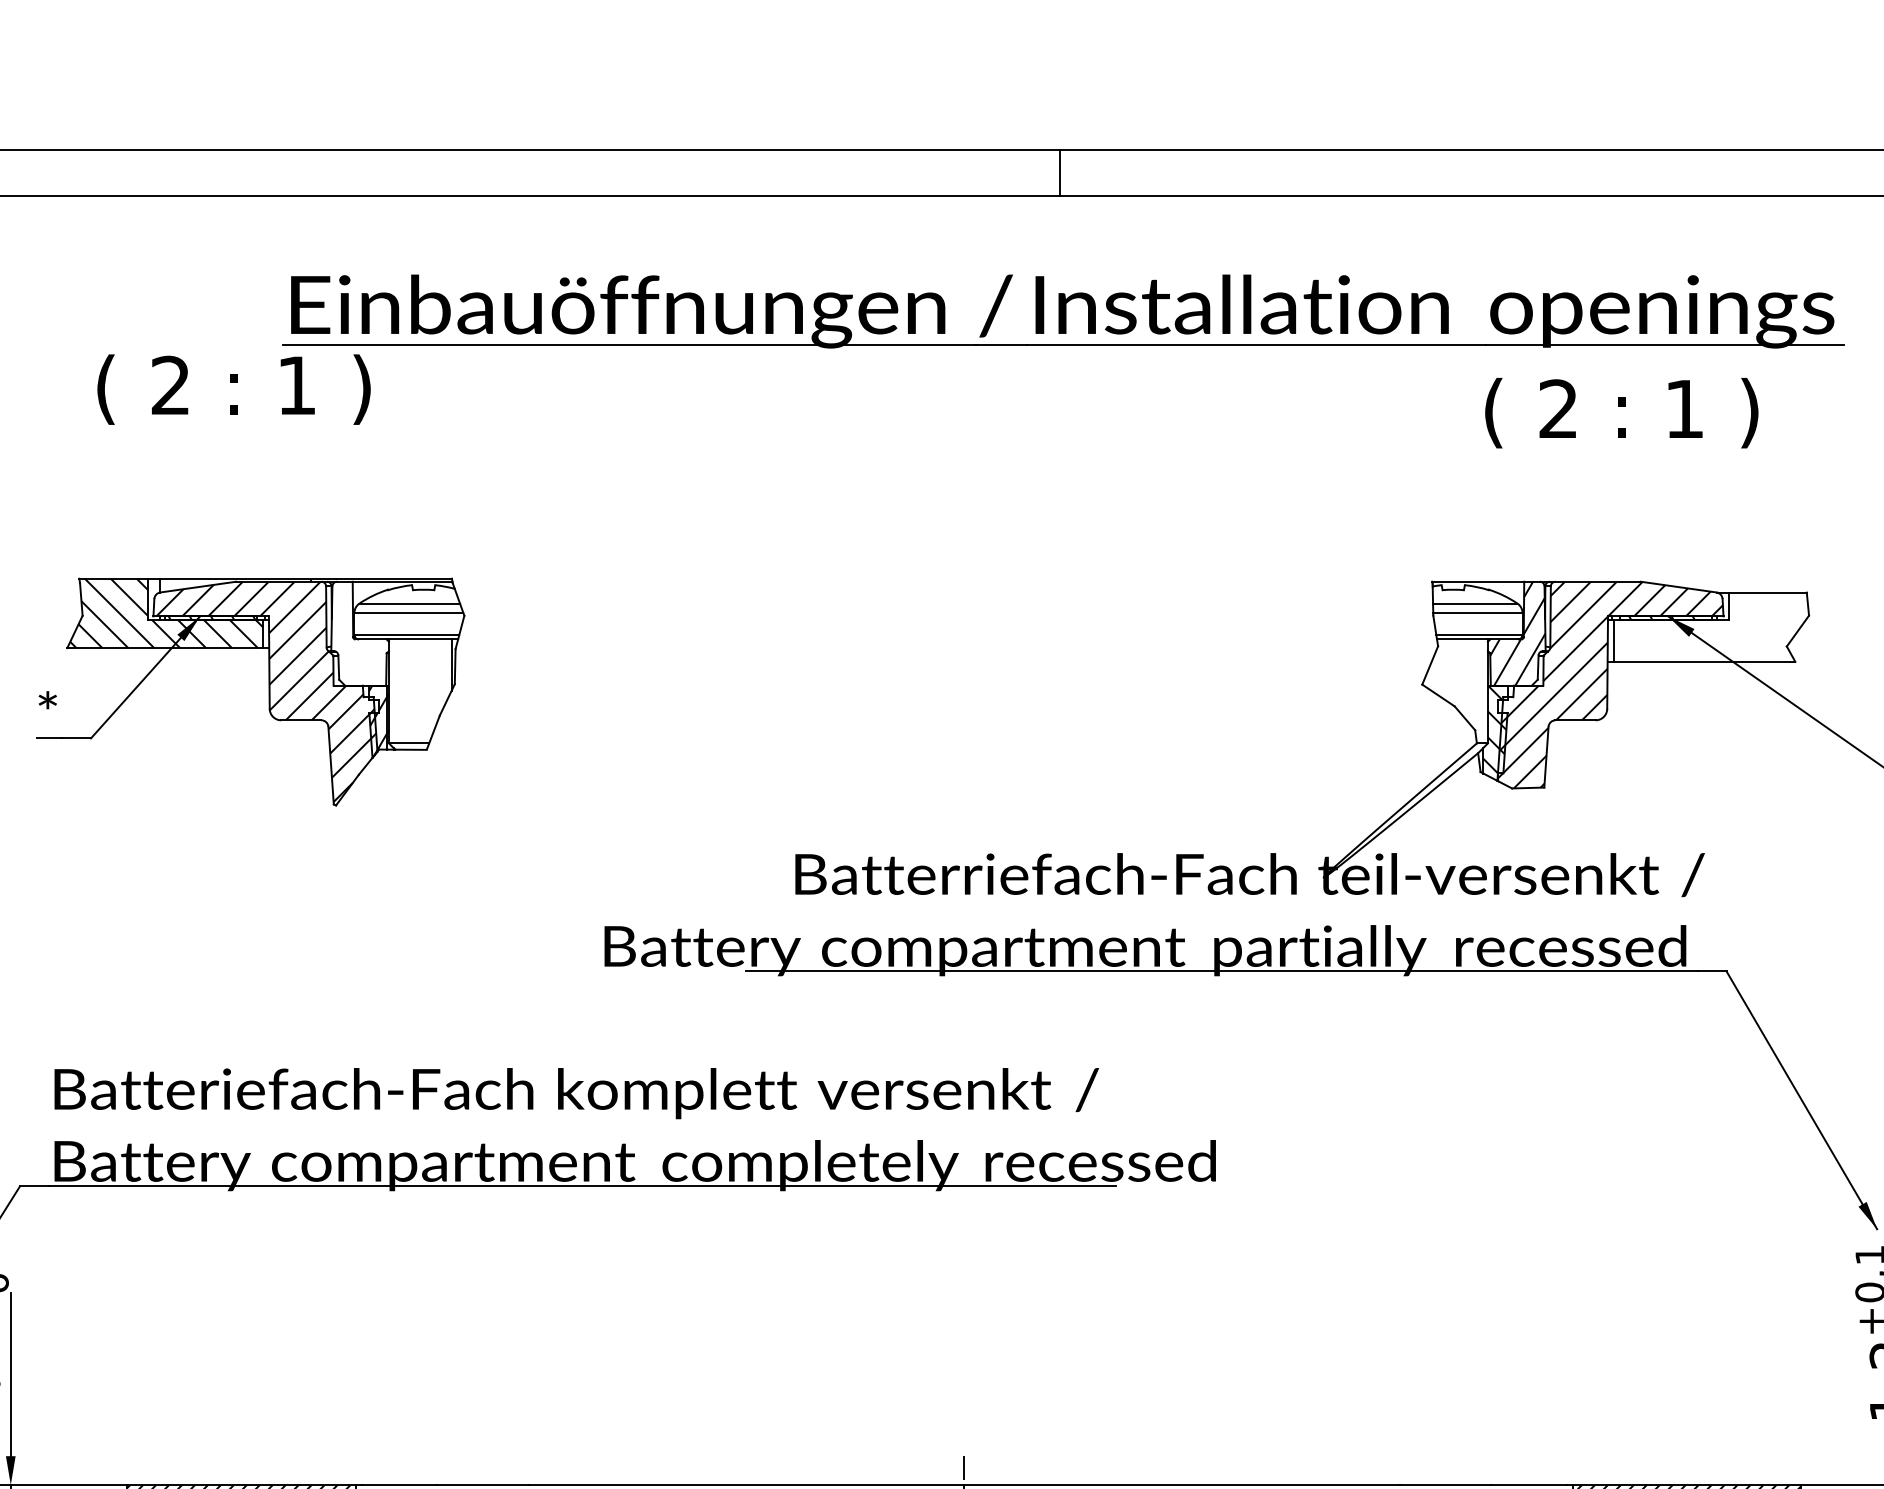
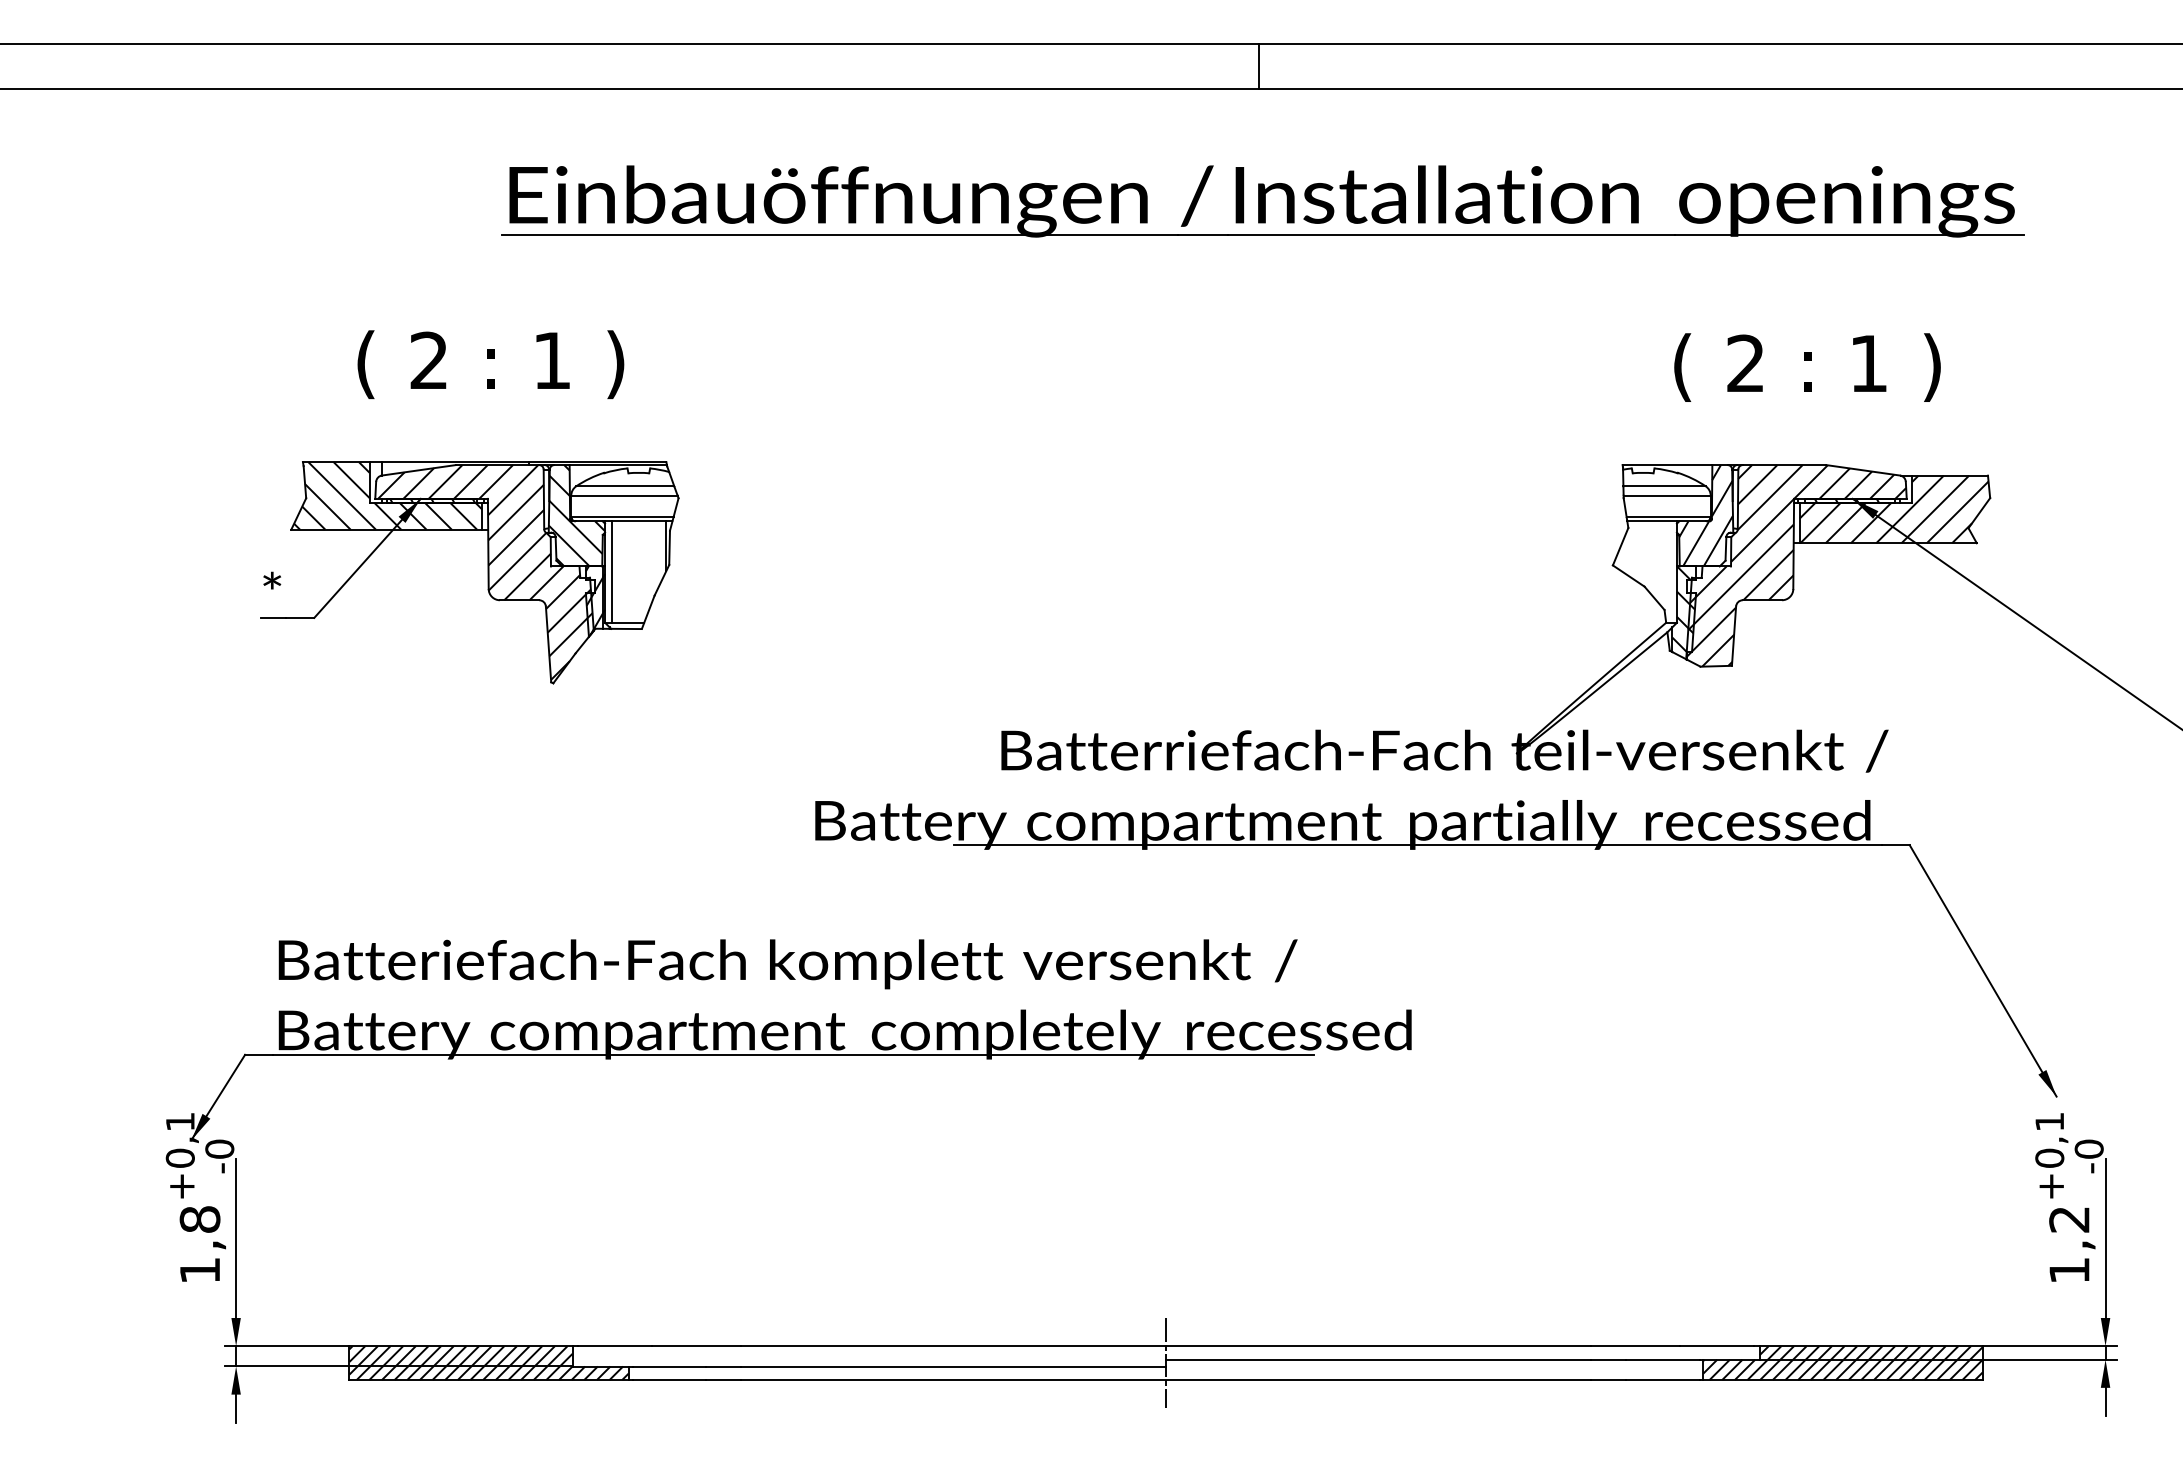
text: (233, 389) -> (490, 364), moved
text: (1621, 413) -> (1807, 367), moved
hatch: (1709, 627) -> (1893, 509), added
hatch: (359, 633) -> (576, 515), added
line: (395, 690) -> (611, 571), added

